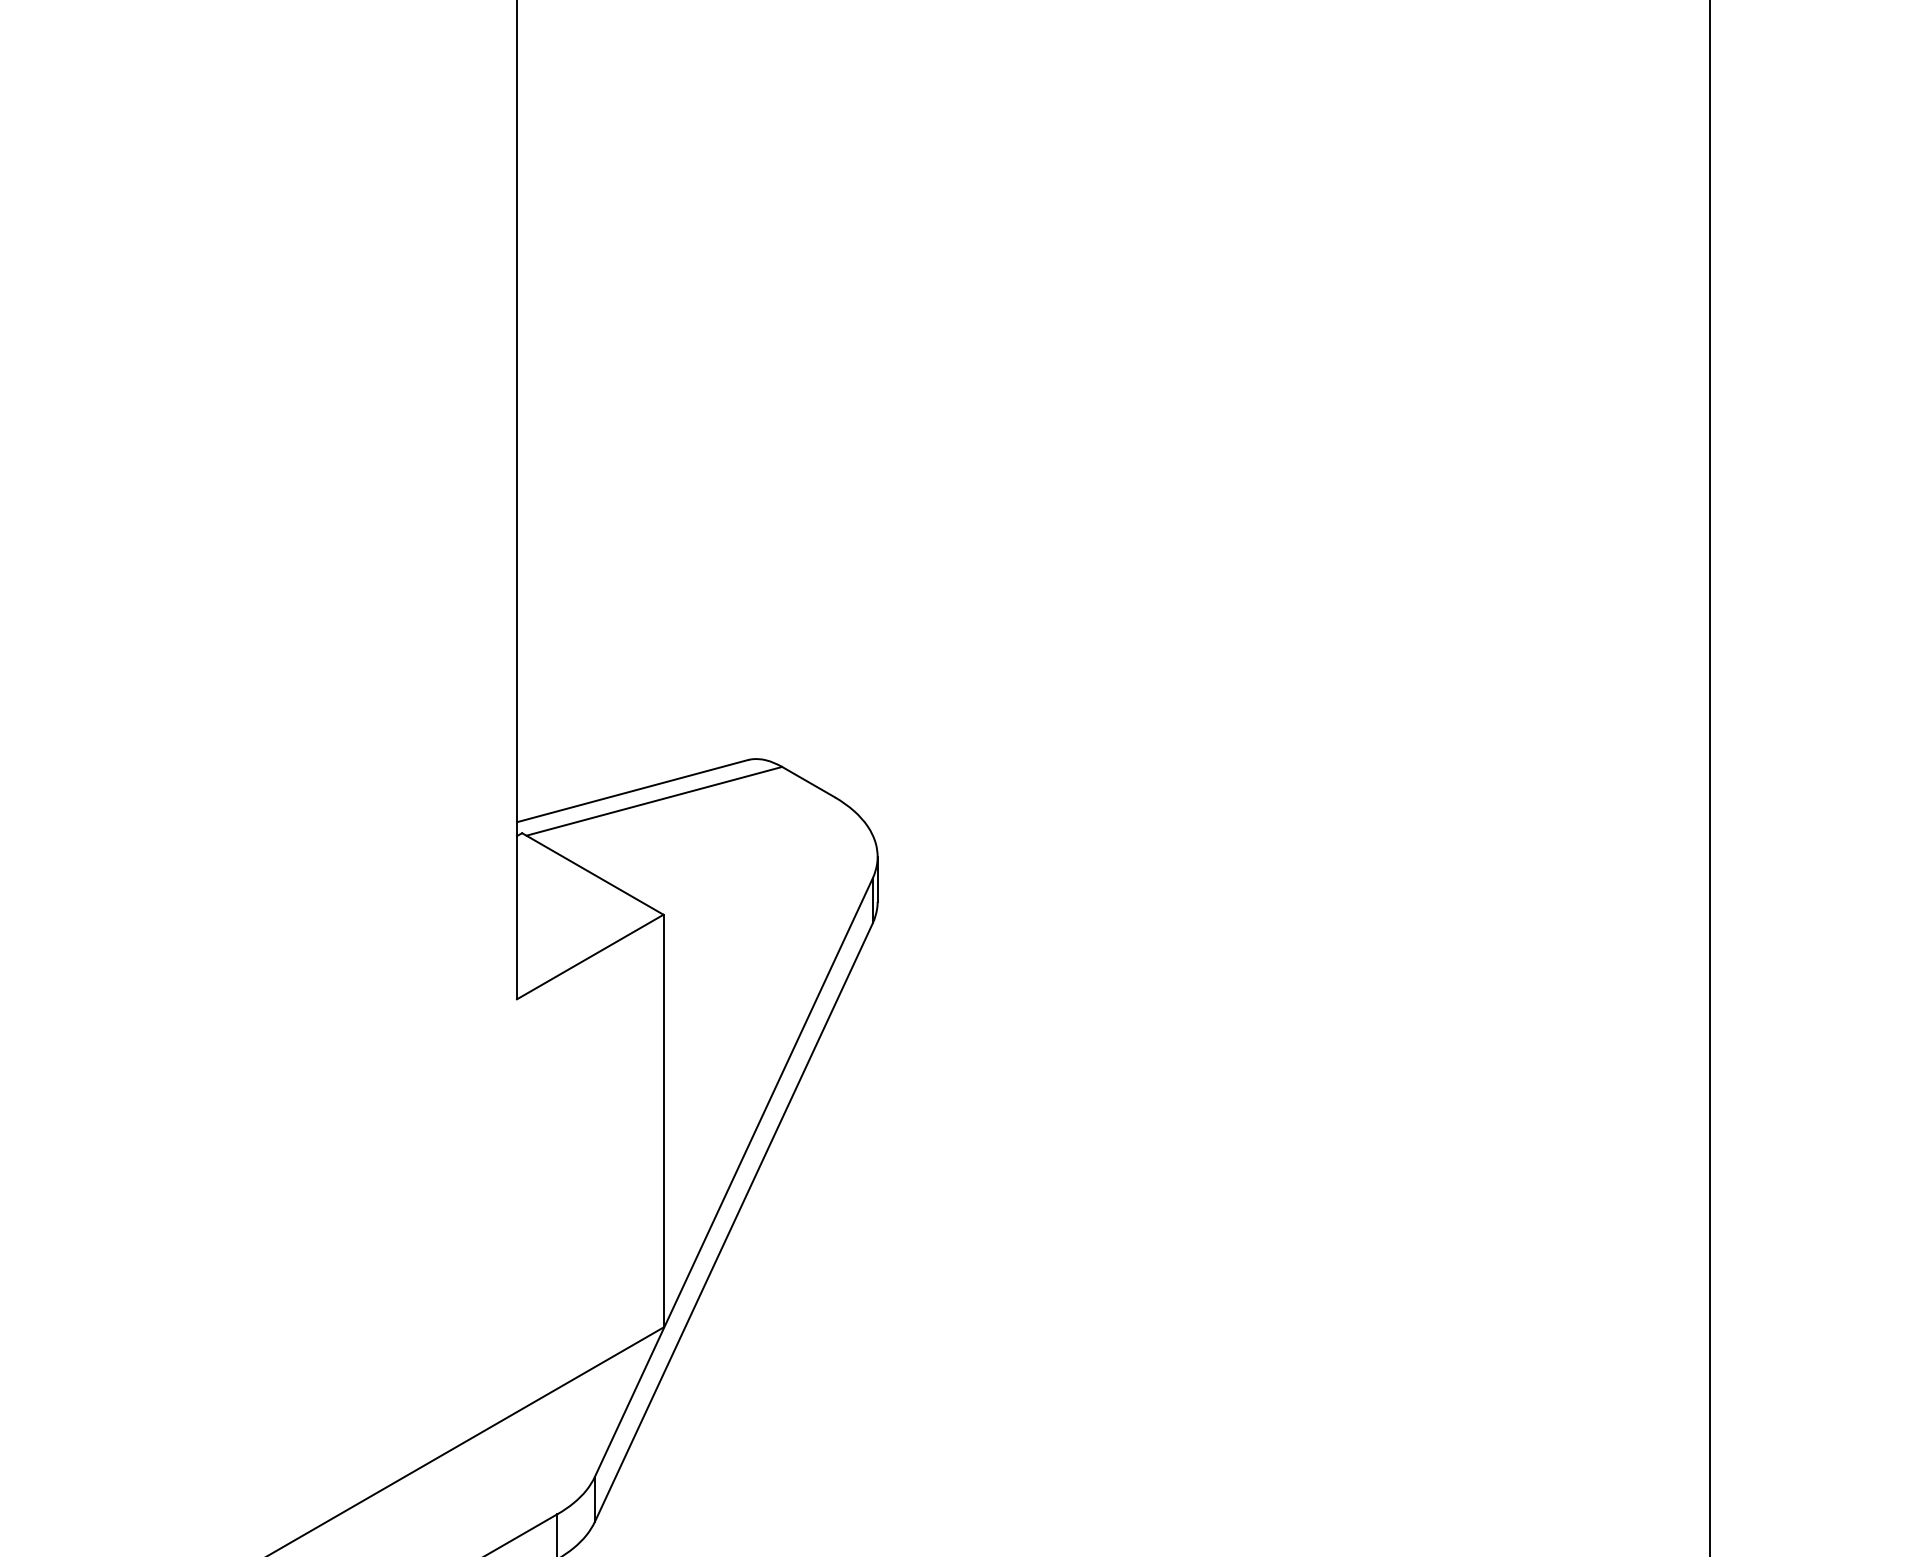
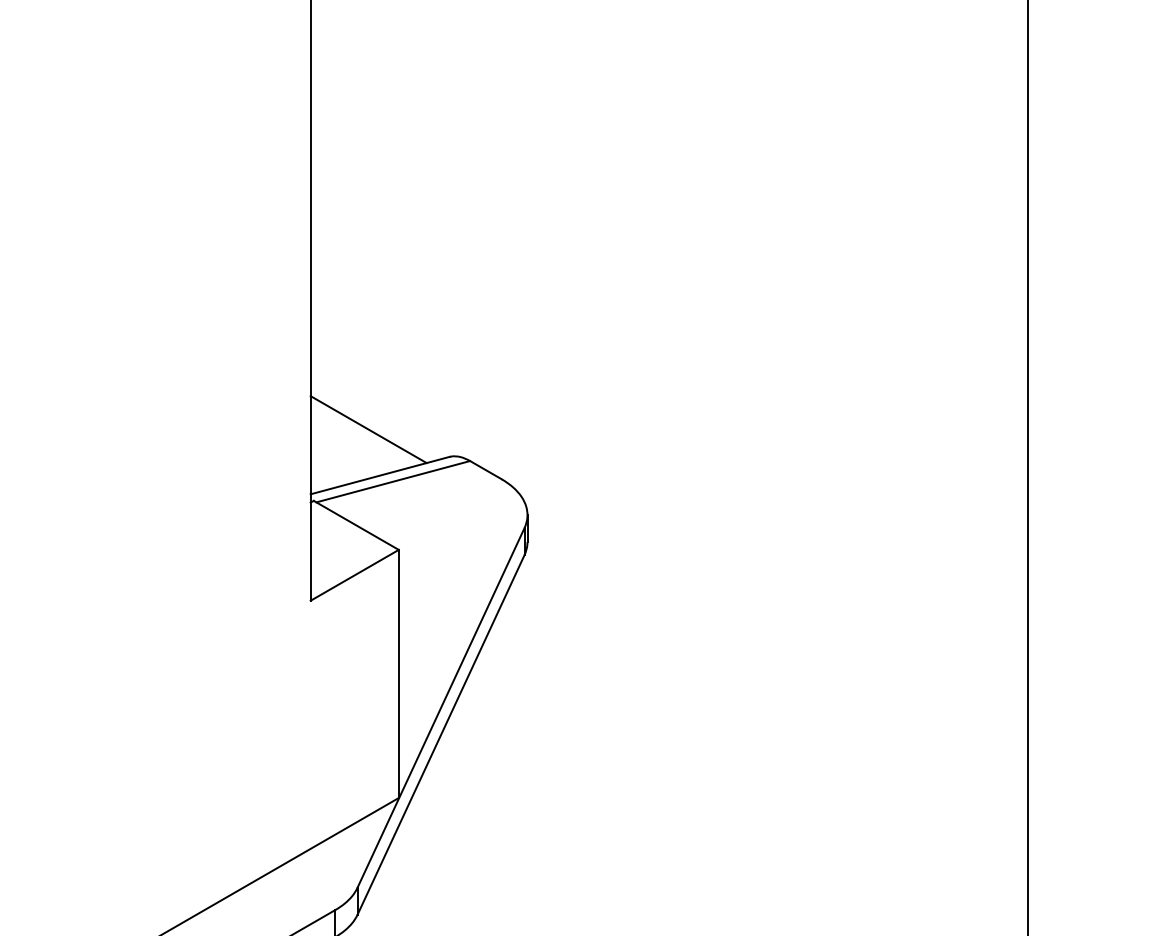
line: (613, 714) -> (368, 429), added

